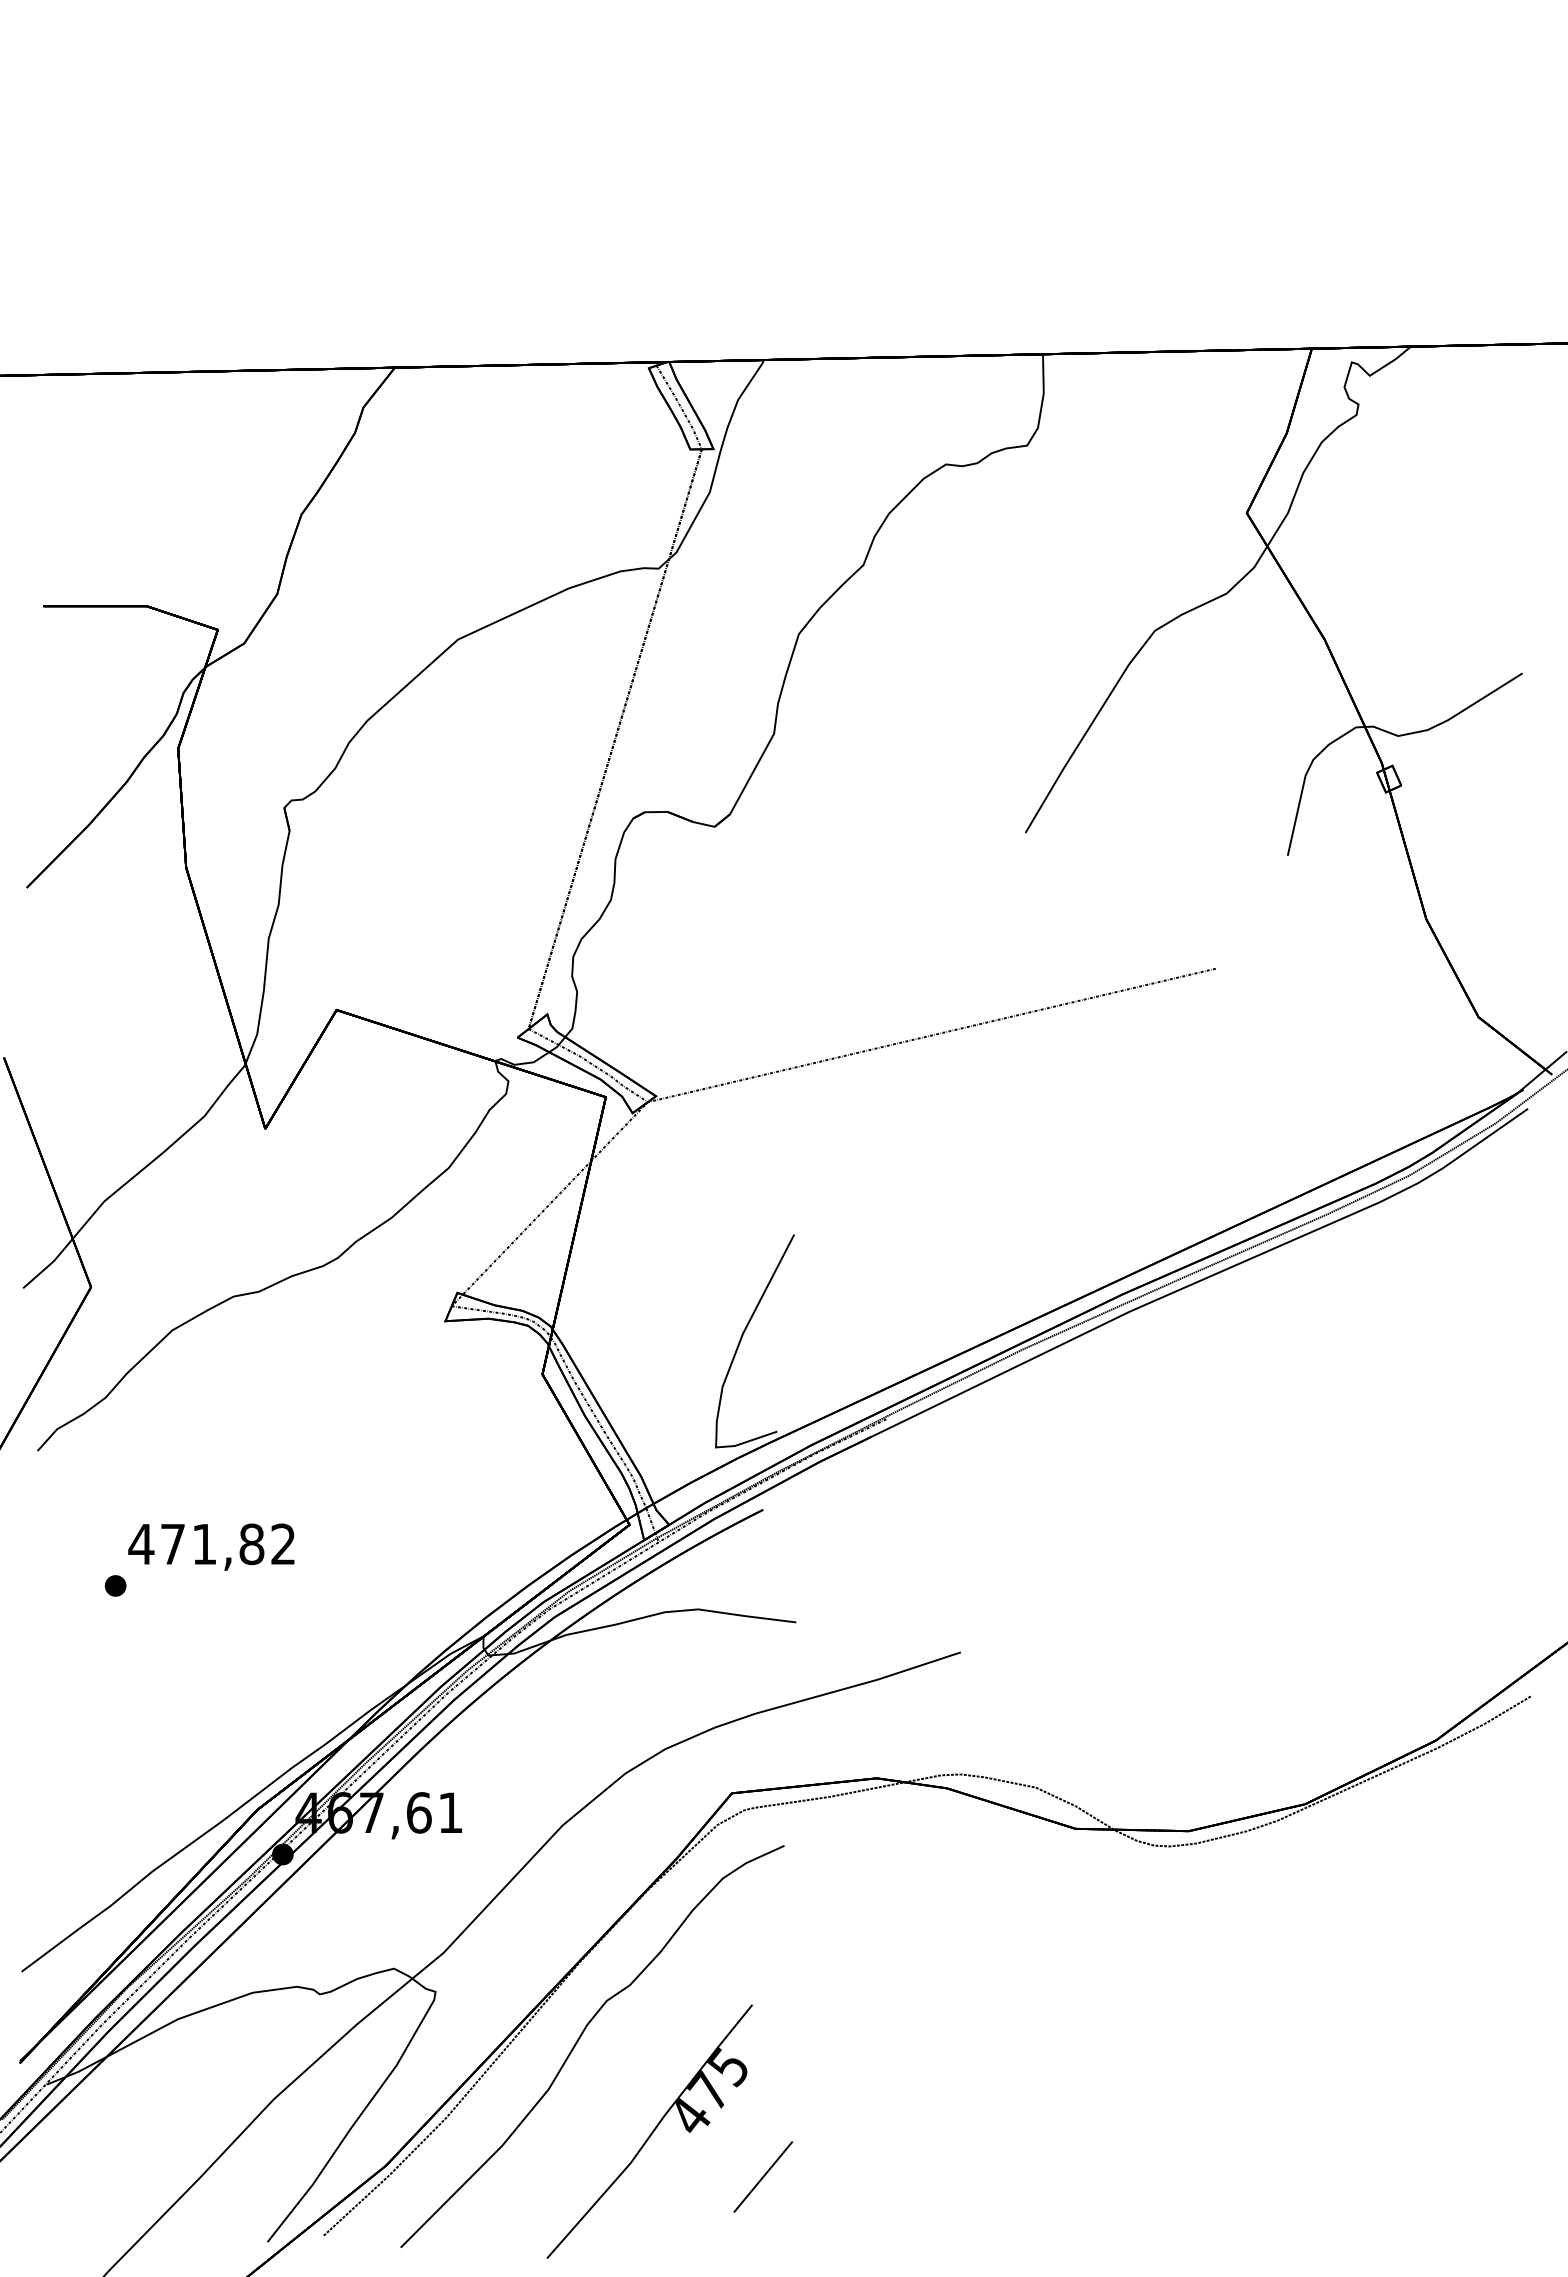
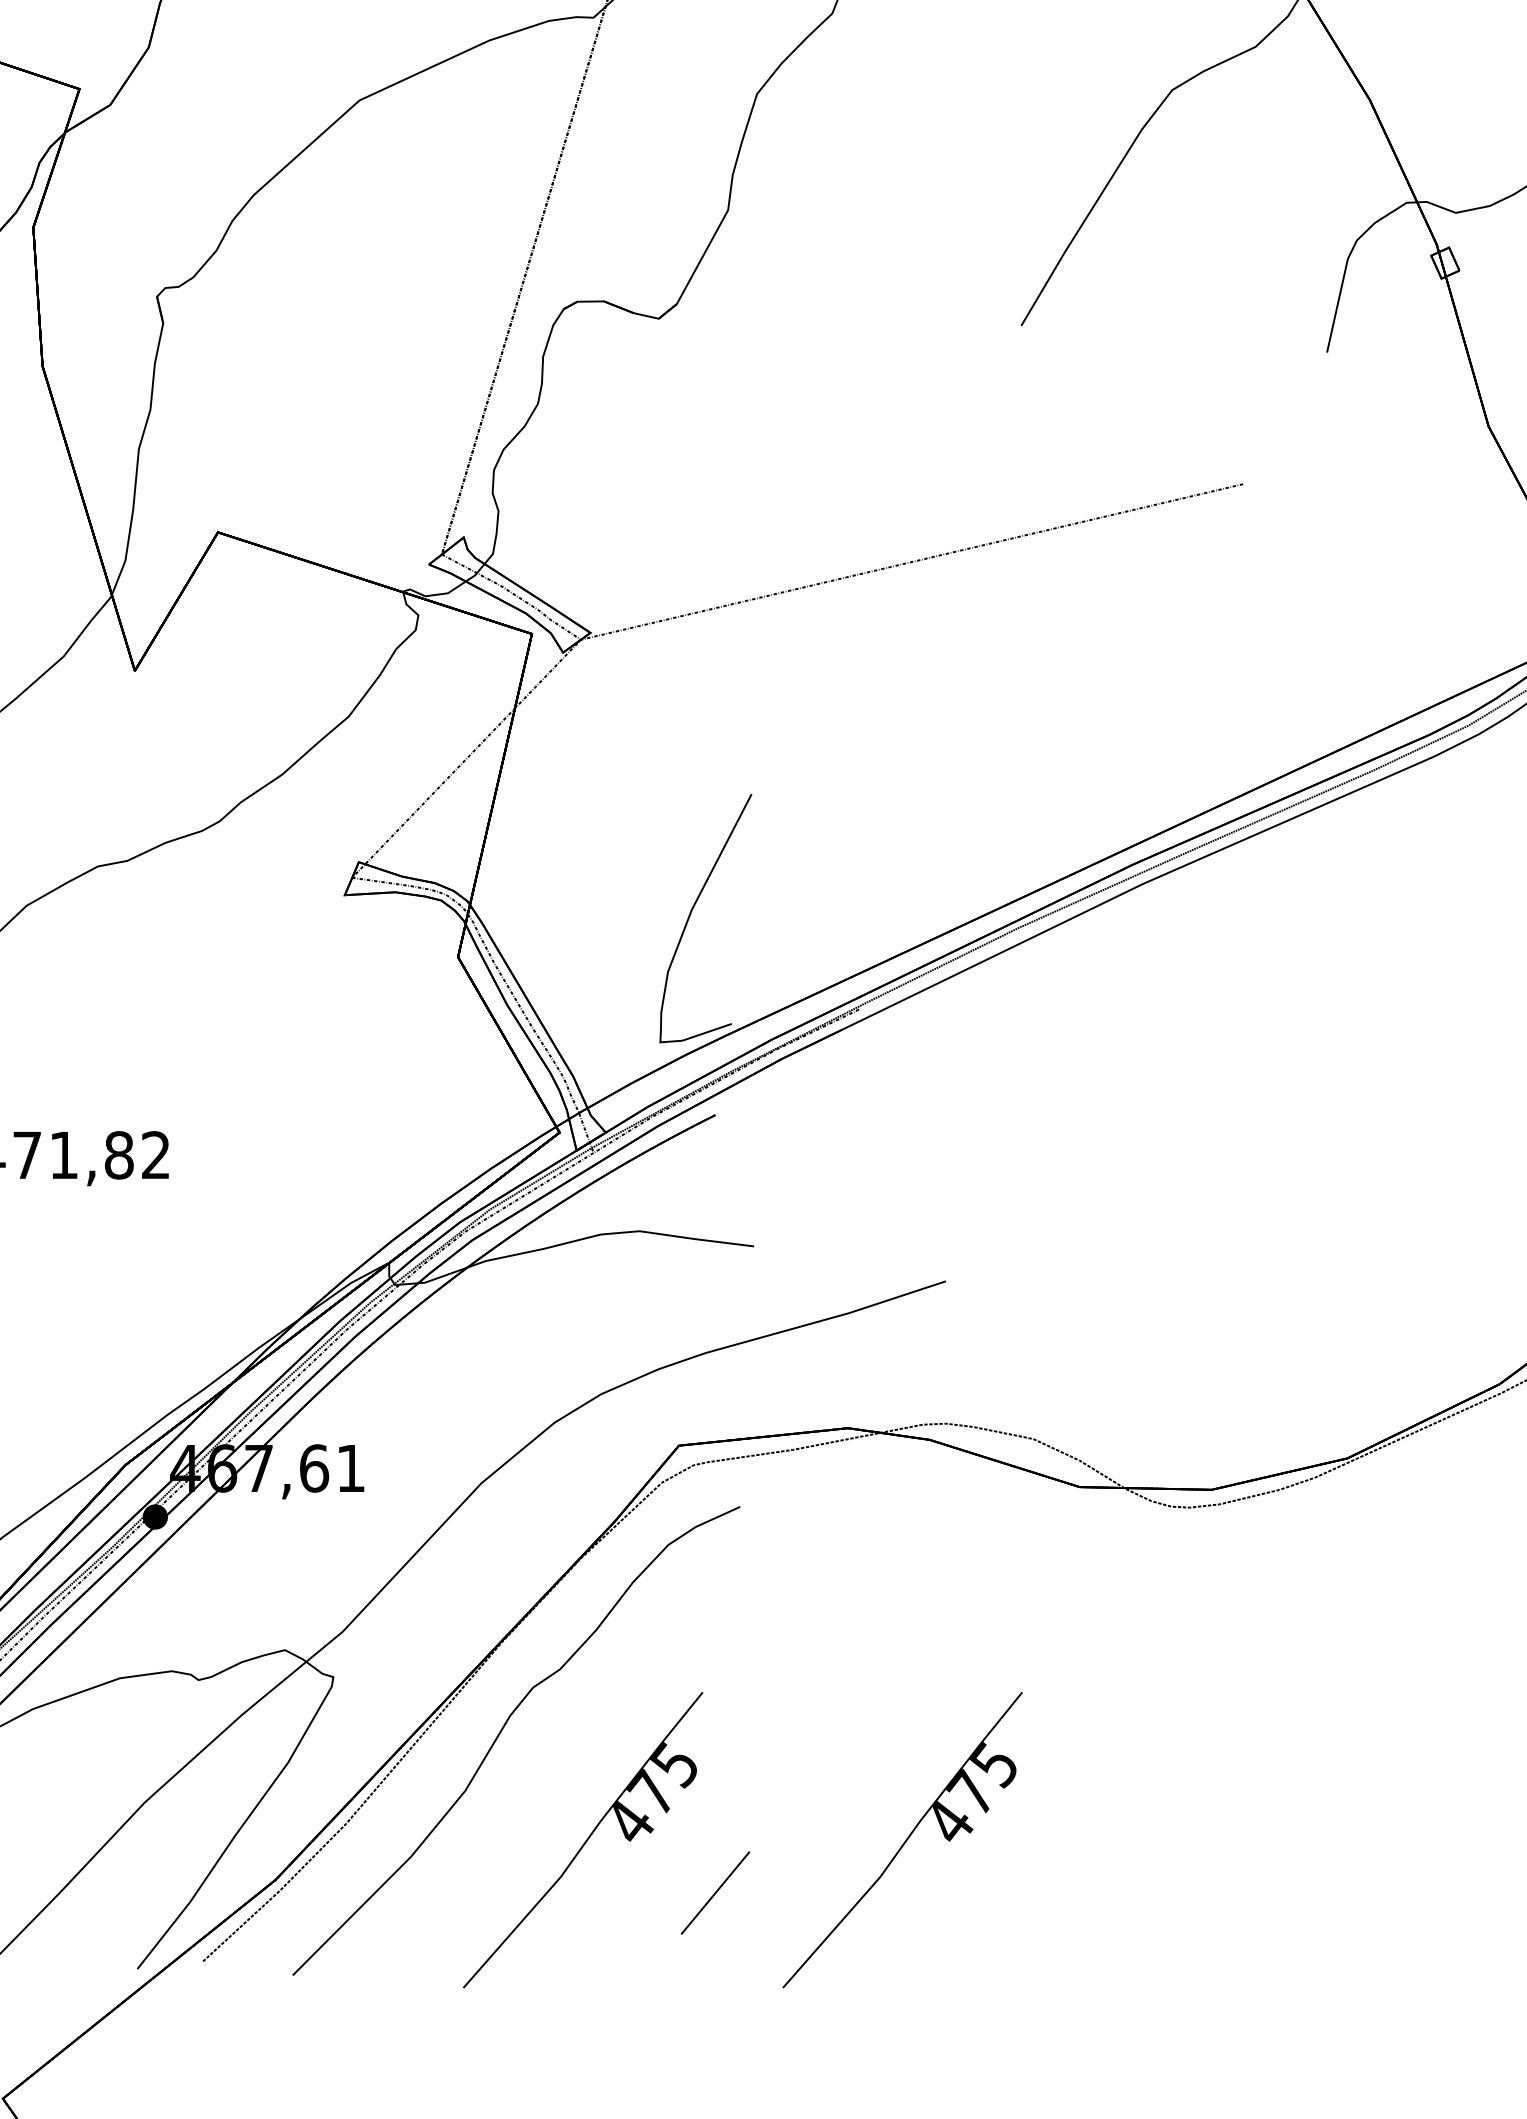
part: (923, 2131) -> (902, 1839), added

